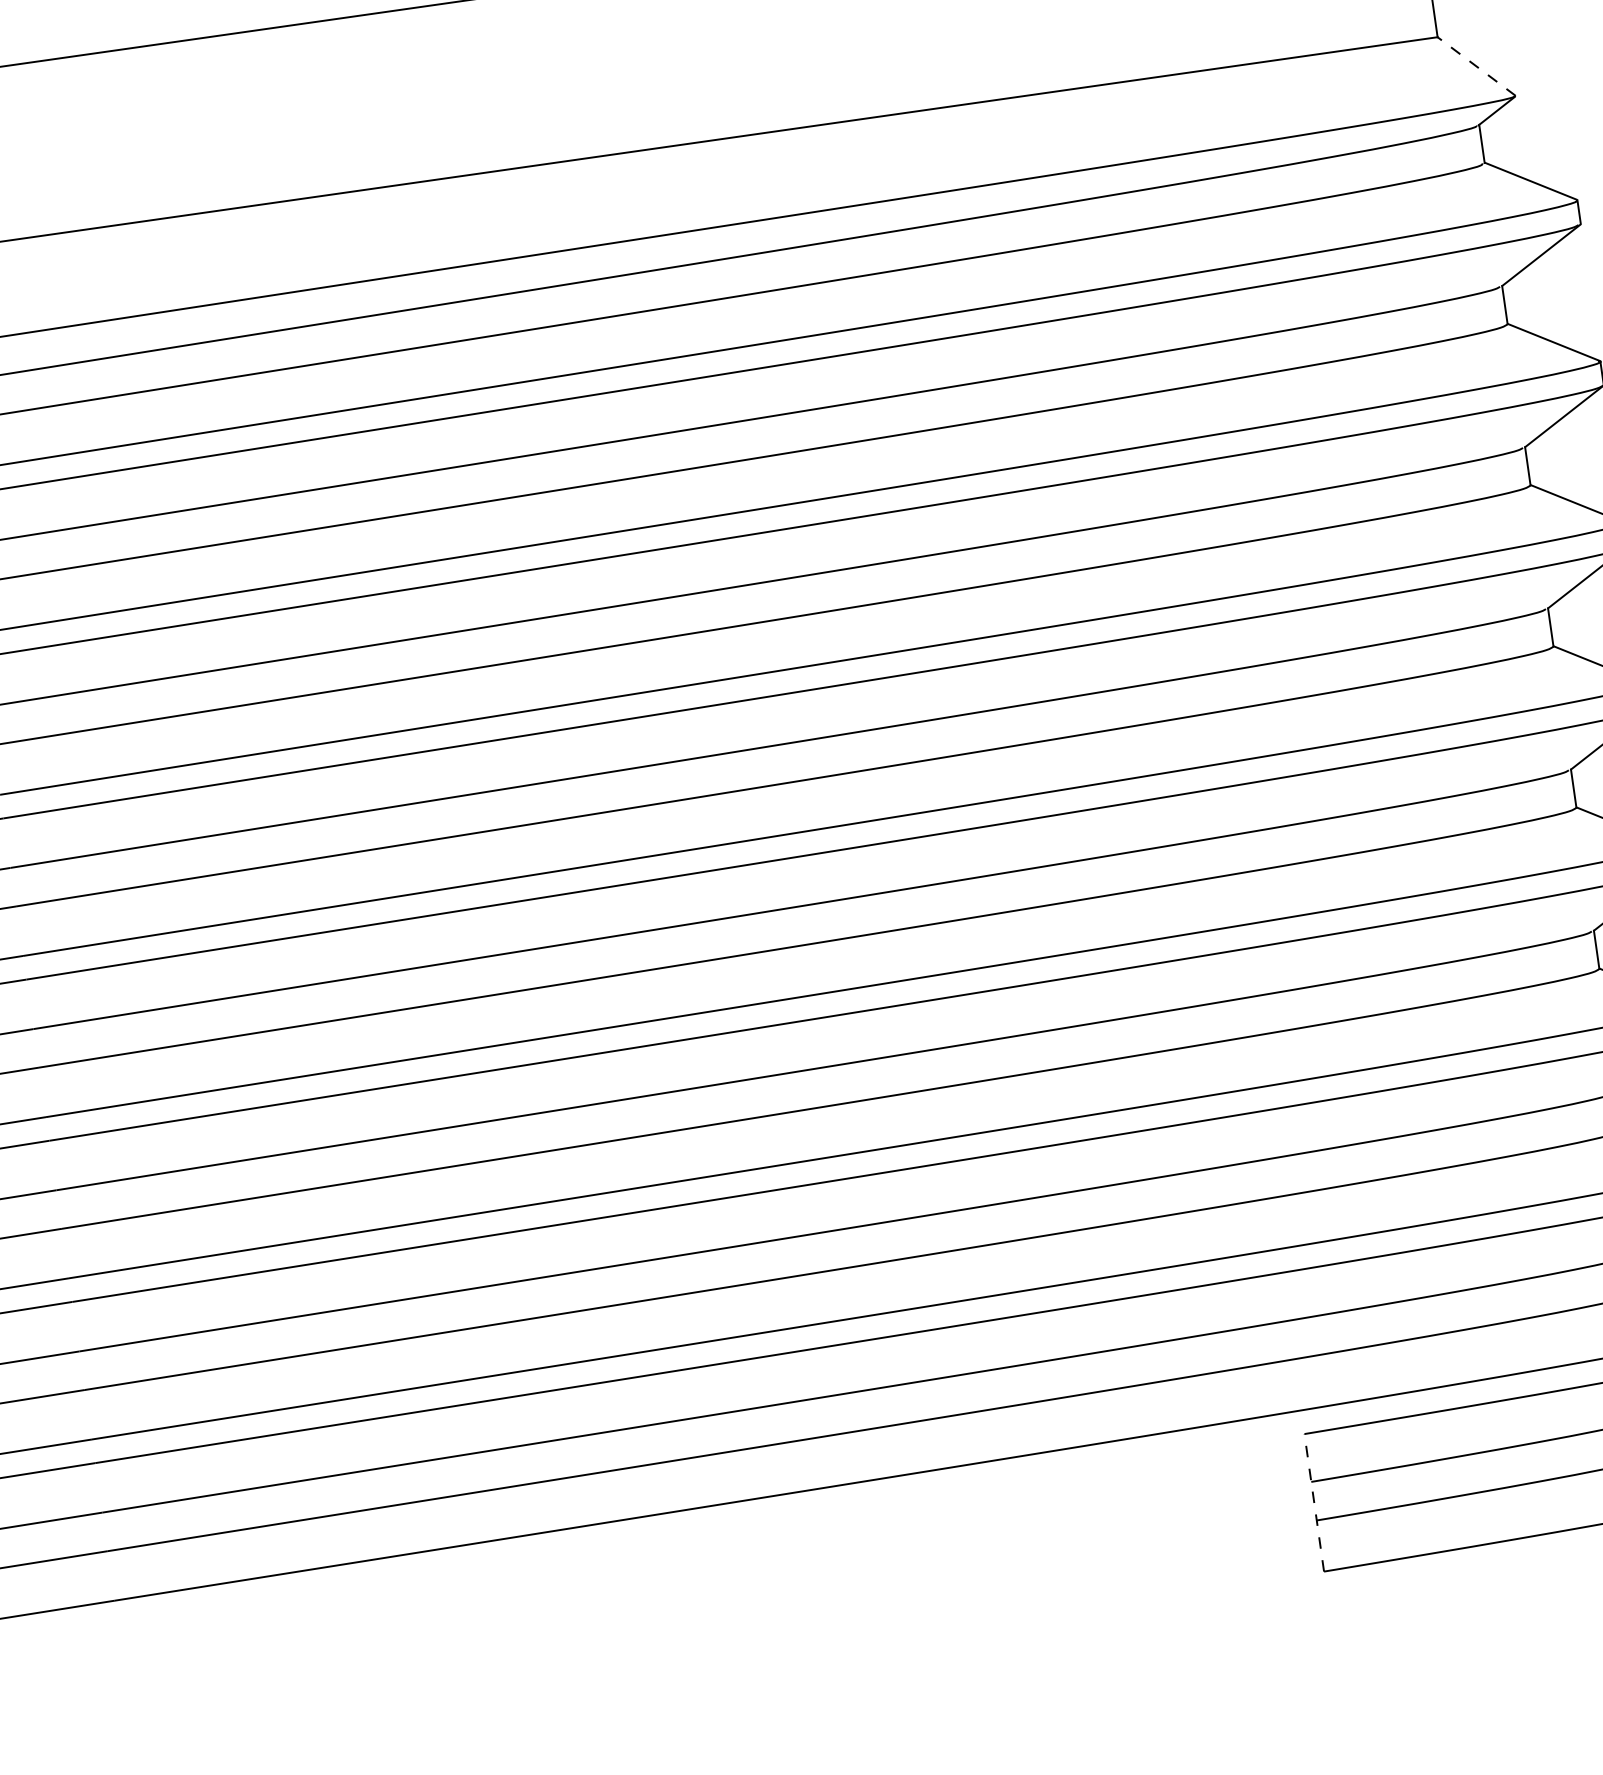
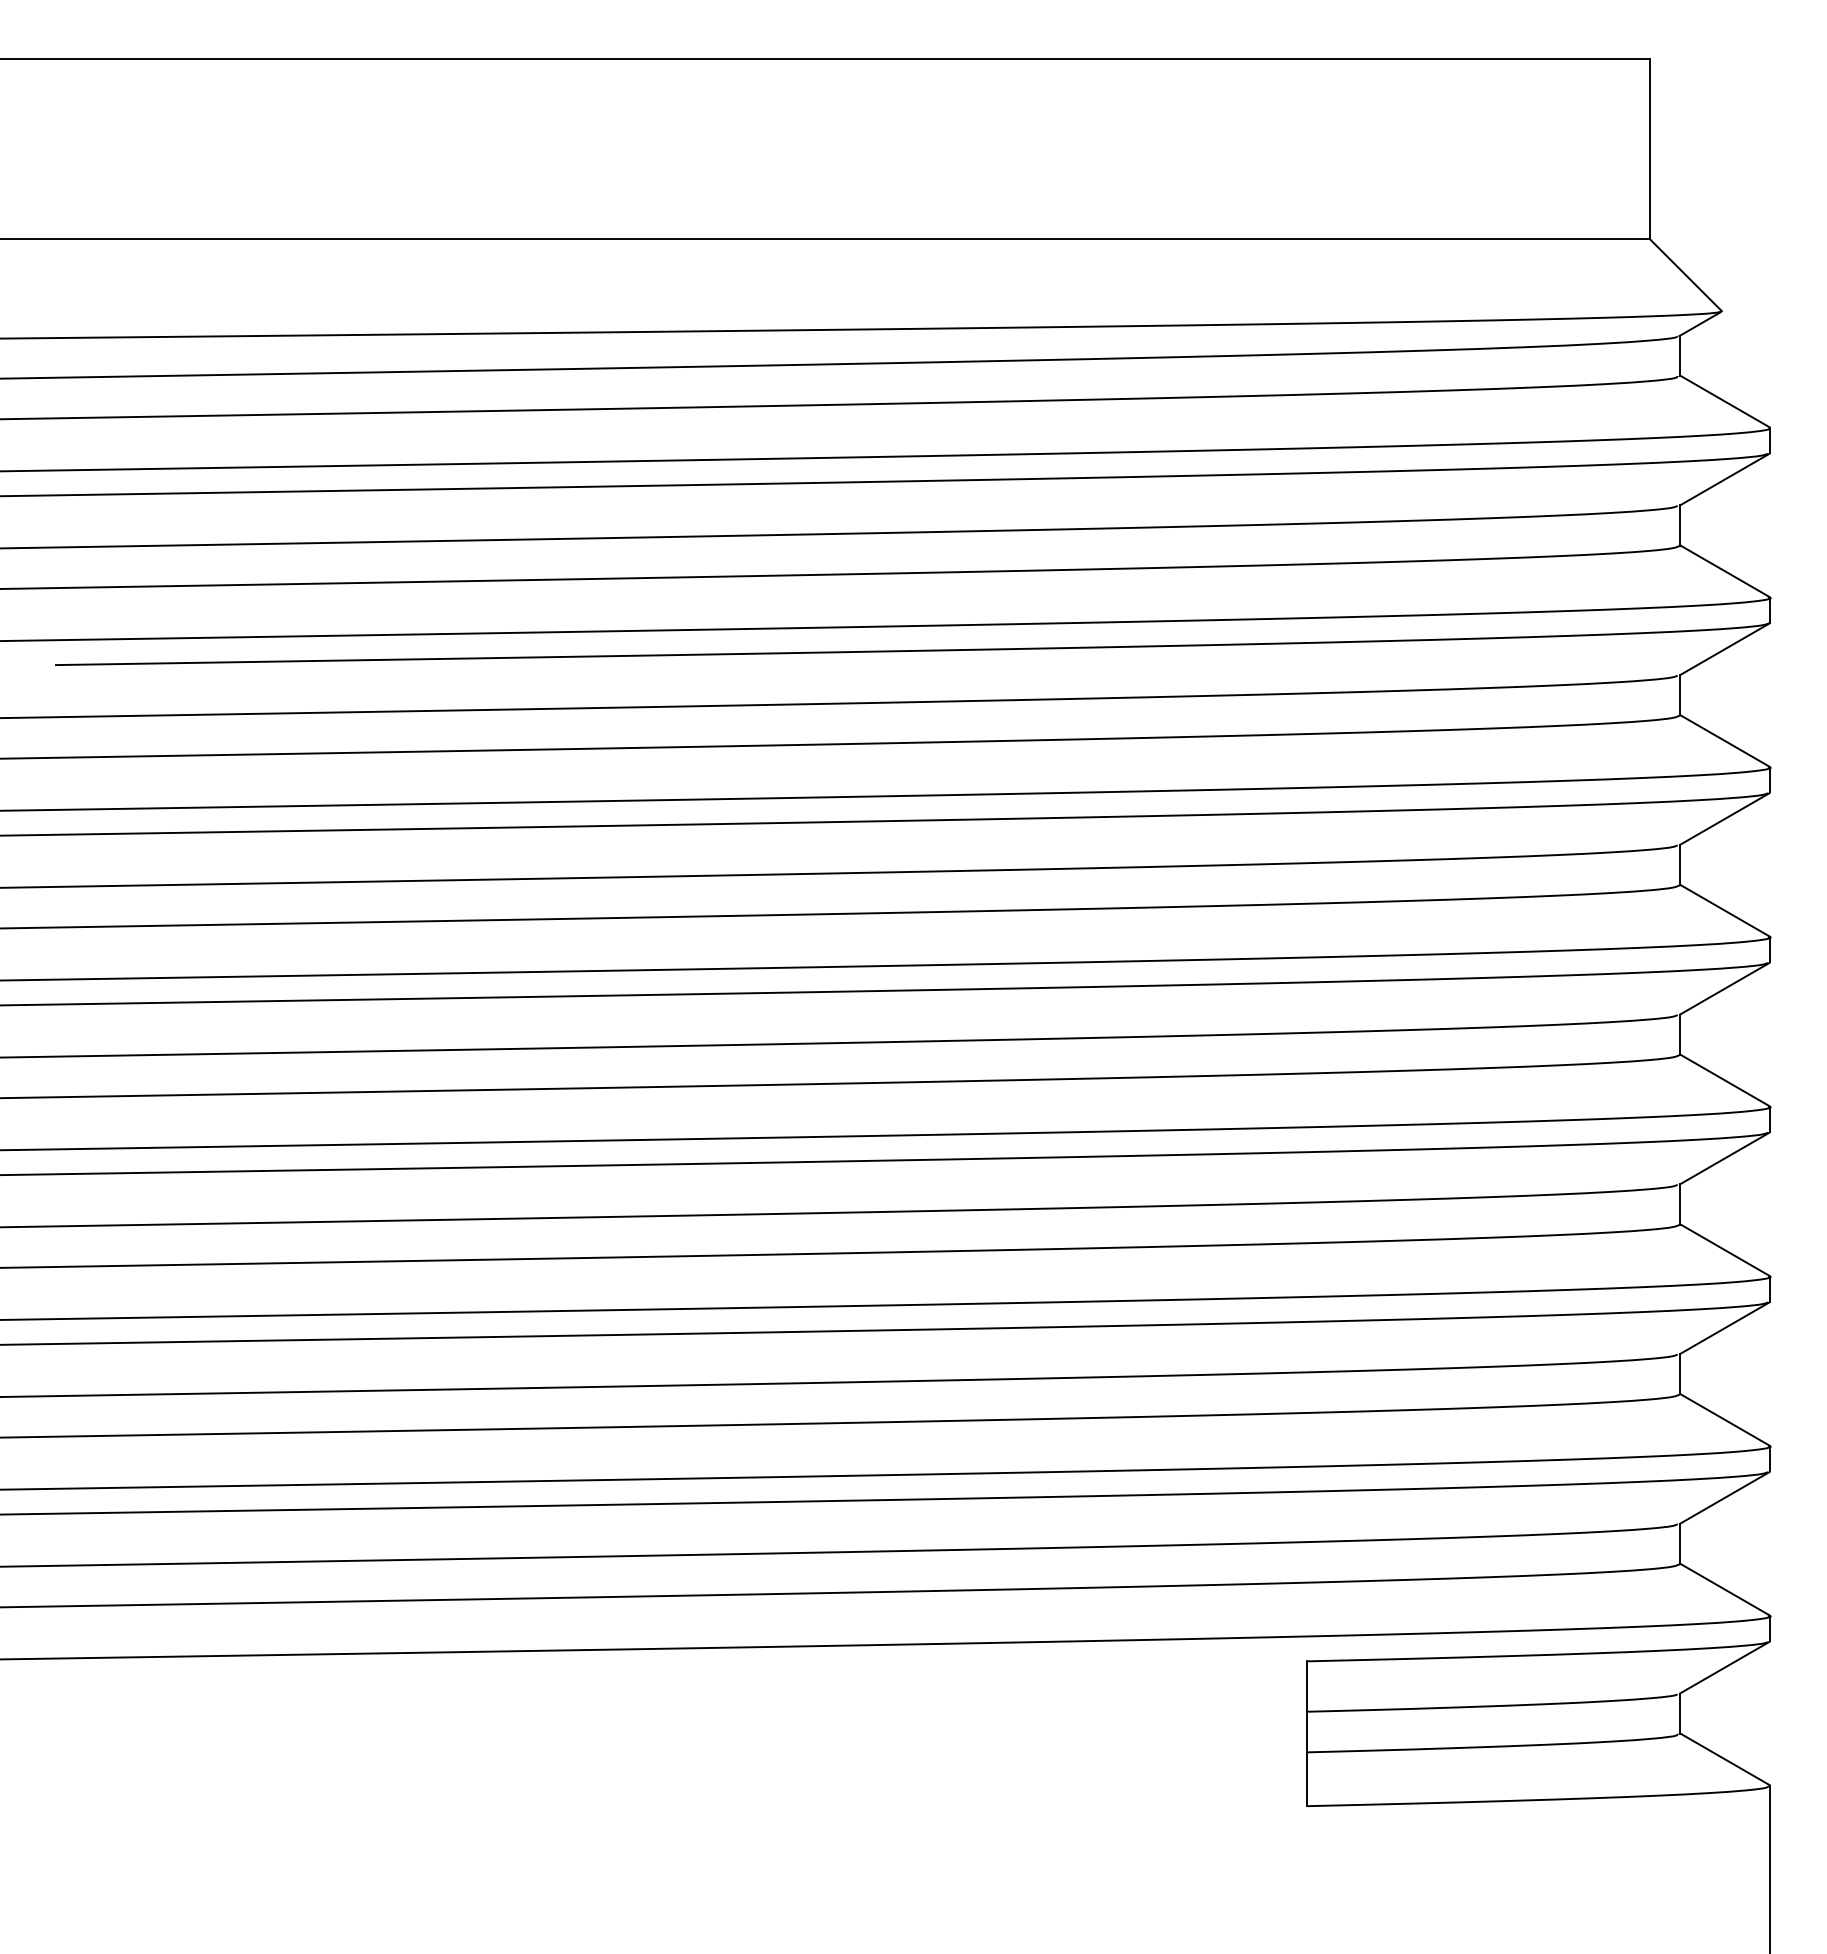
line: (1476, 66) -> (1685, 275), dashed -> solid
line: (1314, 1502) -> (1307, 1733), dashed -> solid

